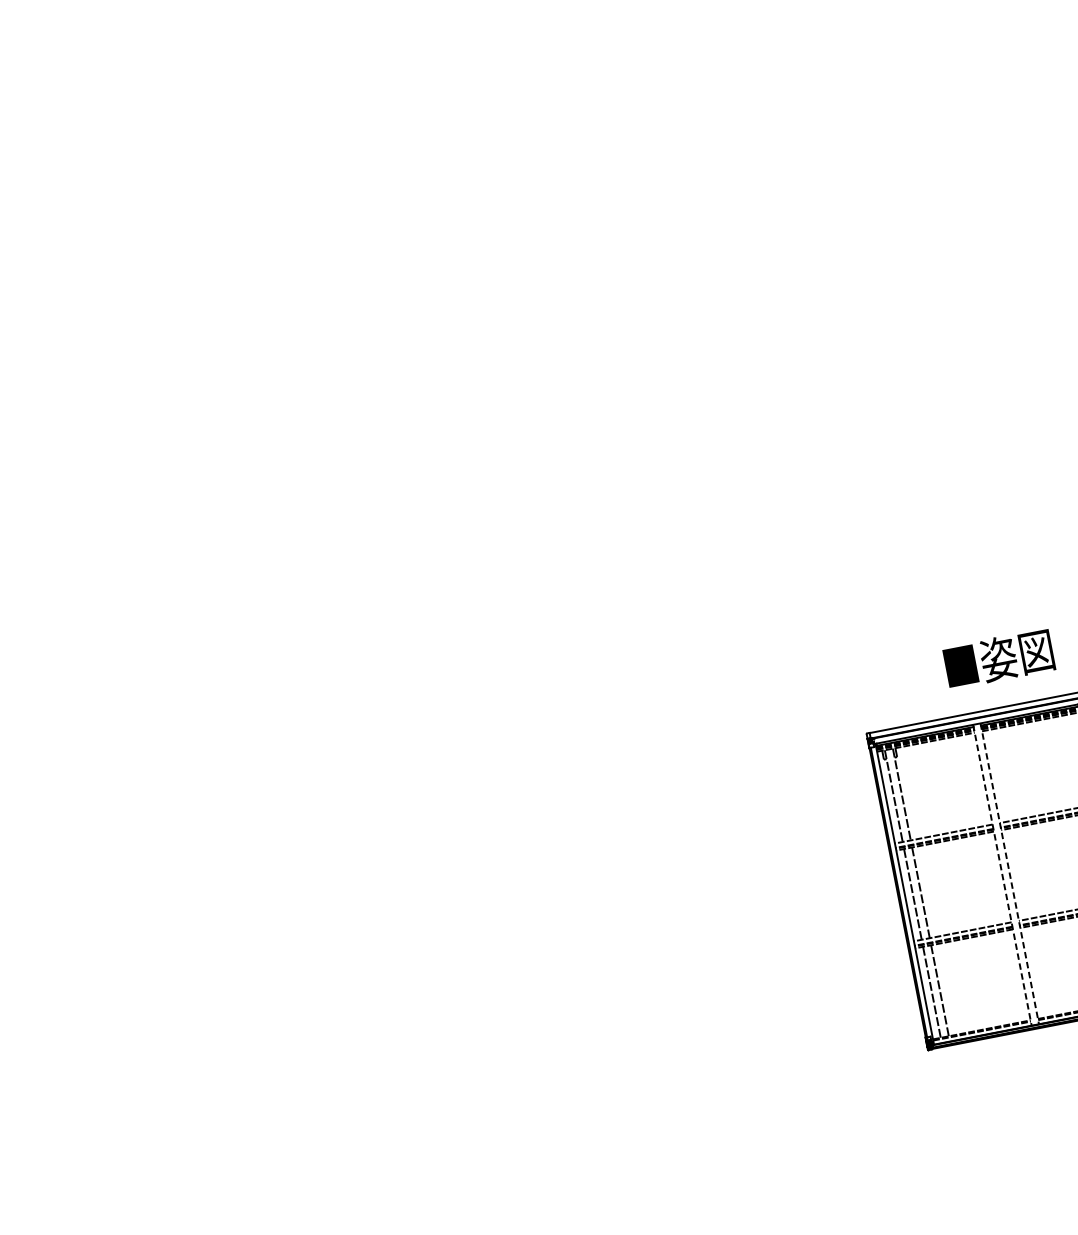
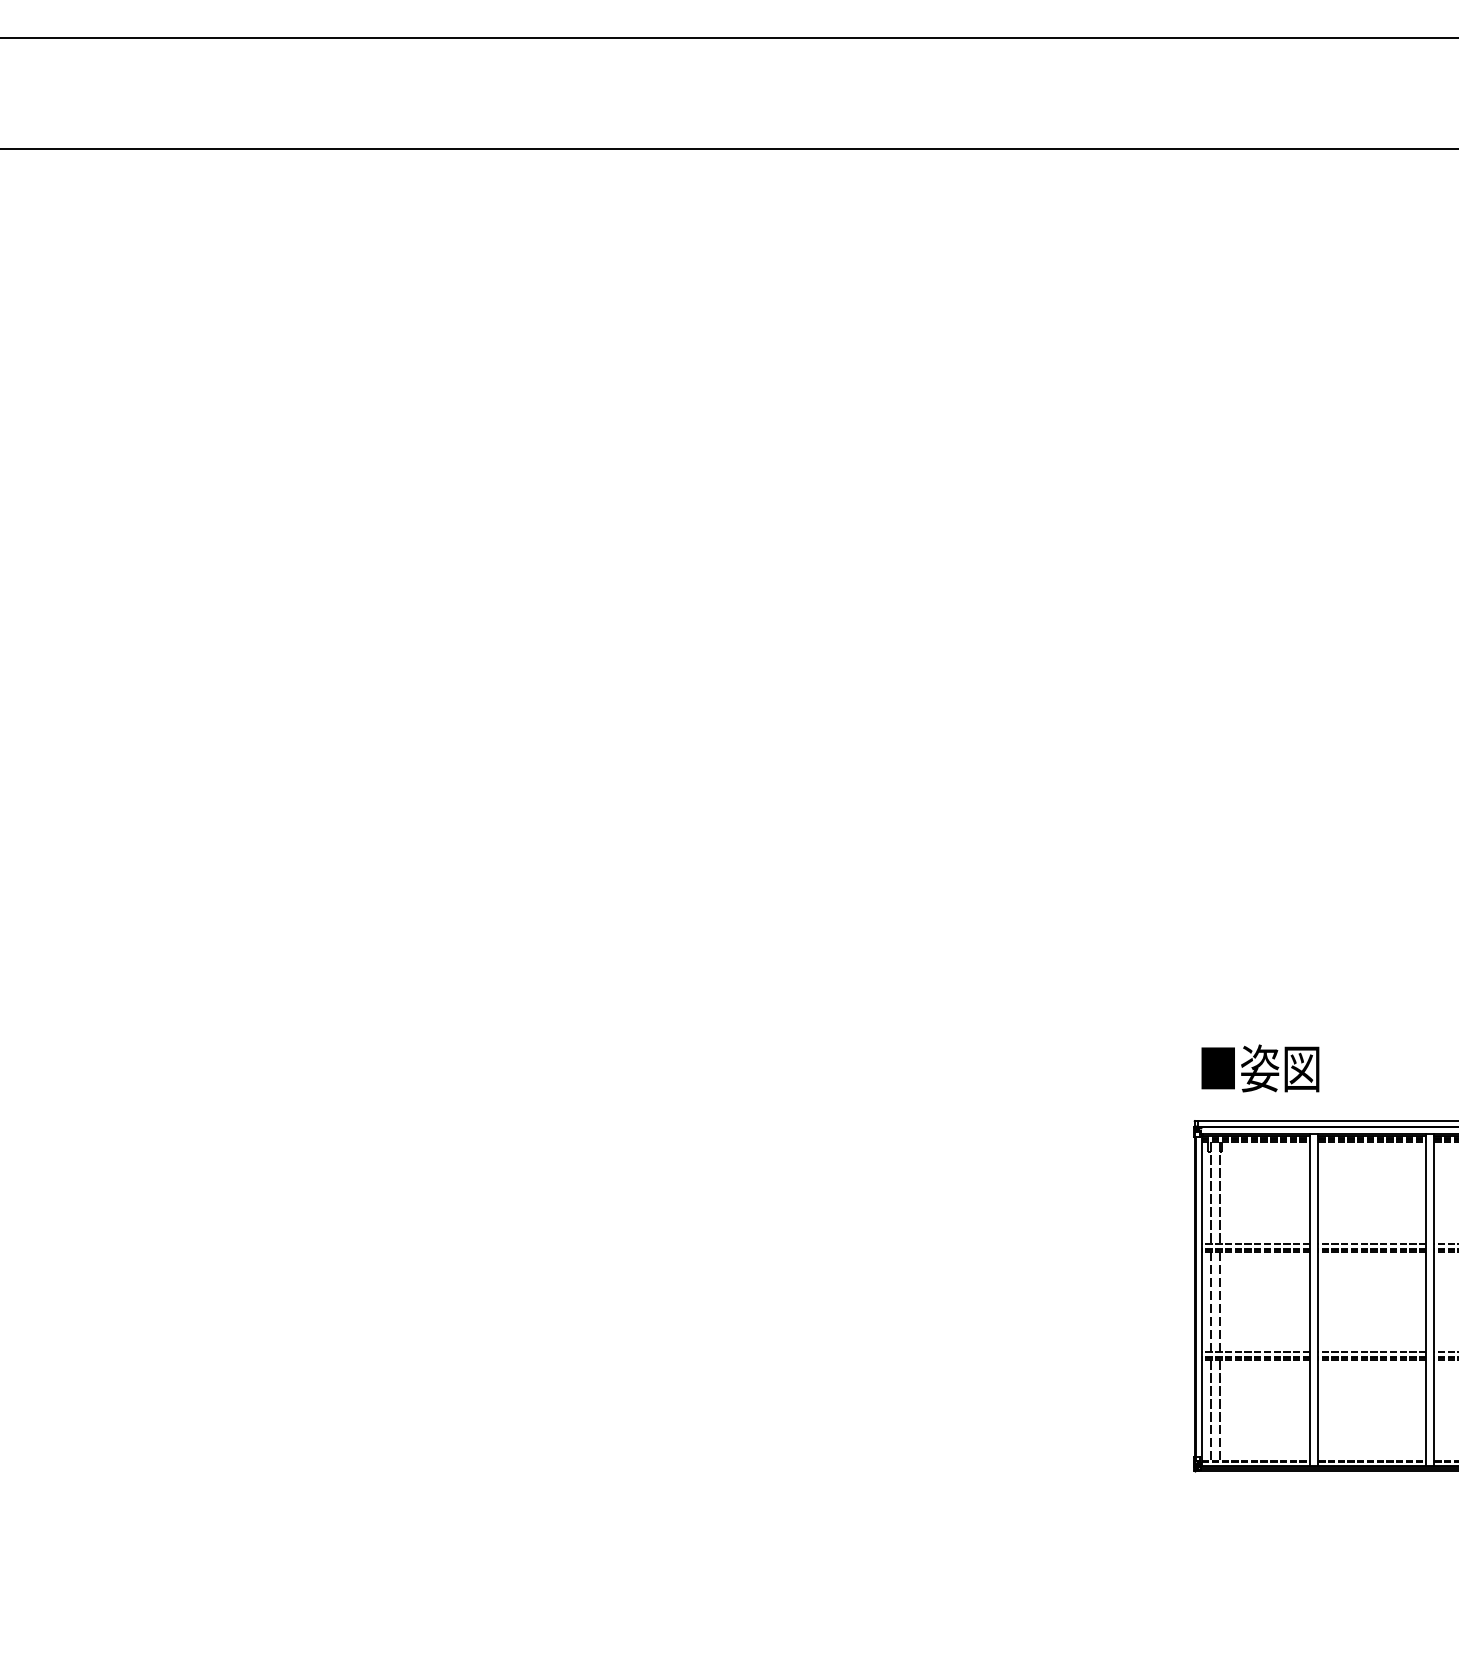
text: (999, 658) -> (1260, 1068), moved
line: (1010, 874) -> (1318, 1300), dashed -> solid
line: (1002, 875) -> (1310, 1300), dashed -> solid

